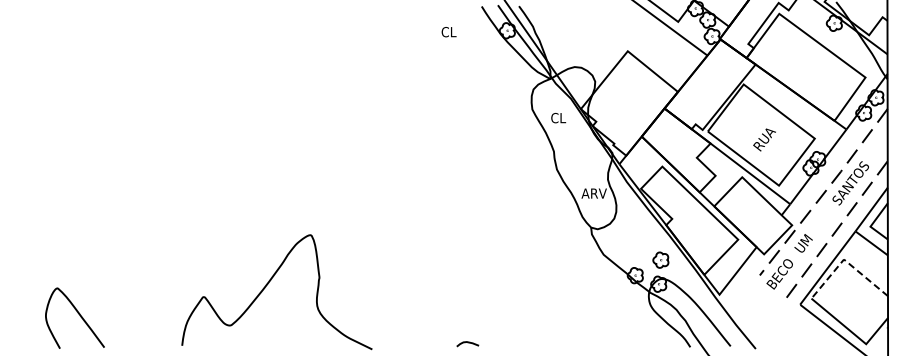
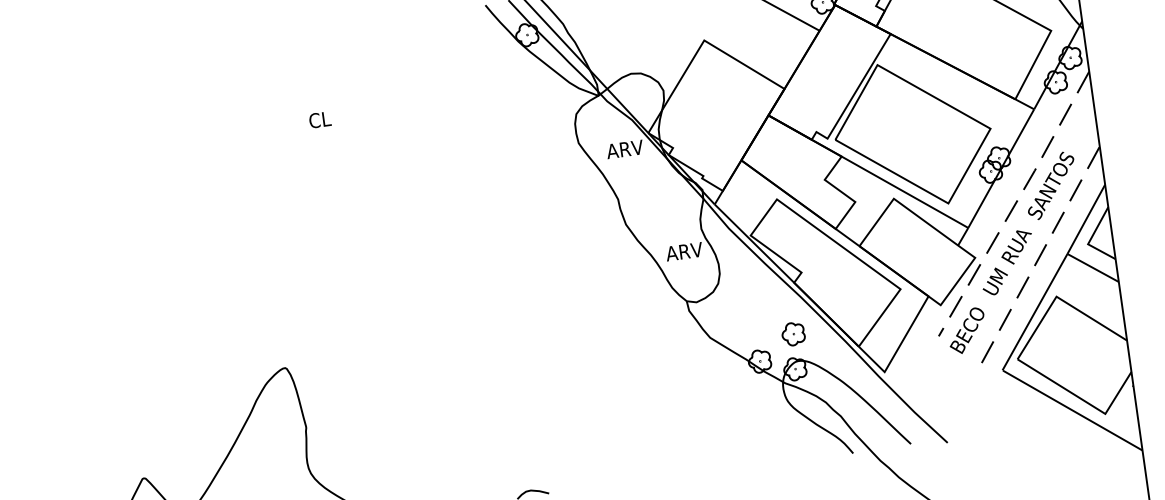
text: (448, 32) -> (319, 120), moved
text: (562, 117) -> (623, 148), CL -> ARV
text: (764, 139) -> (1016, 246), moved
line: (846, 261) -> (1060, 299), dashed -> solid

